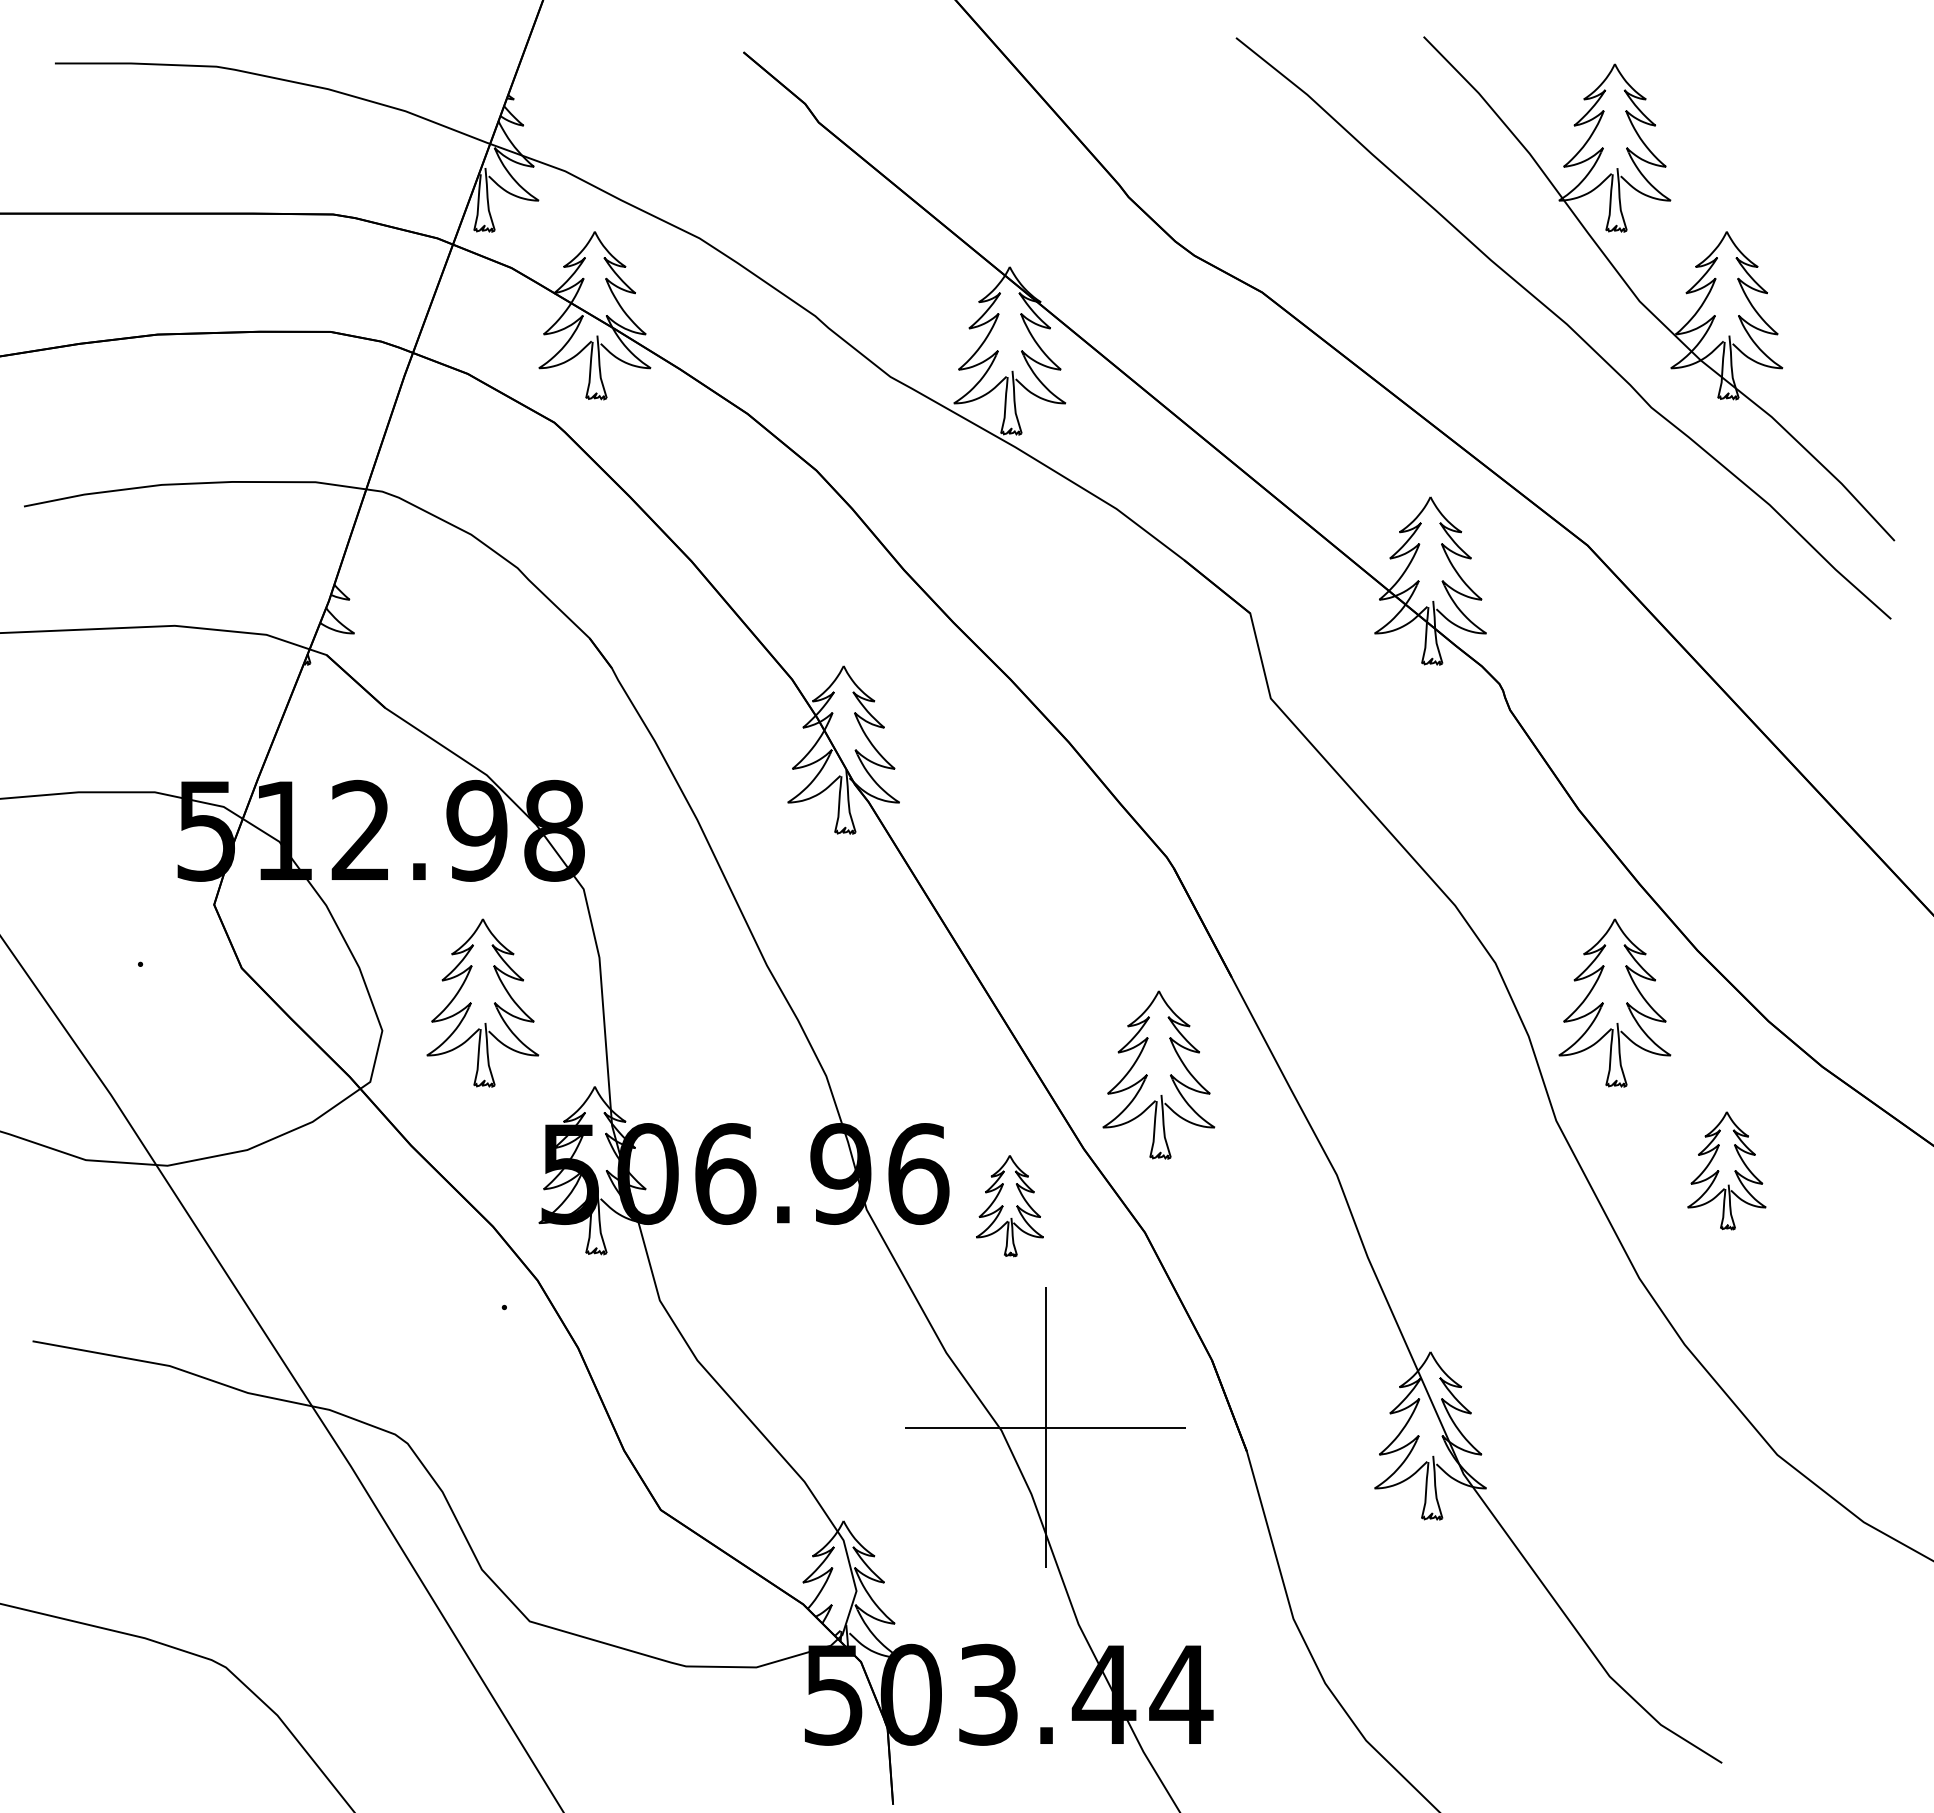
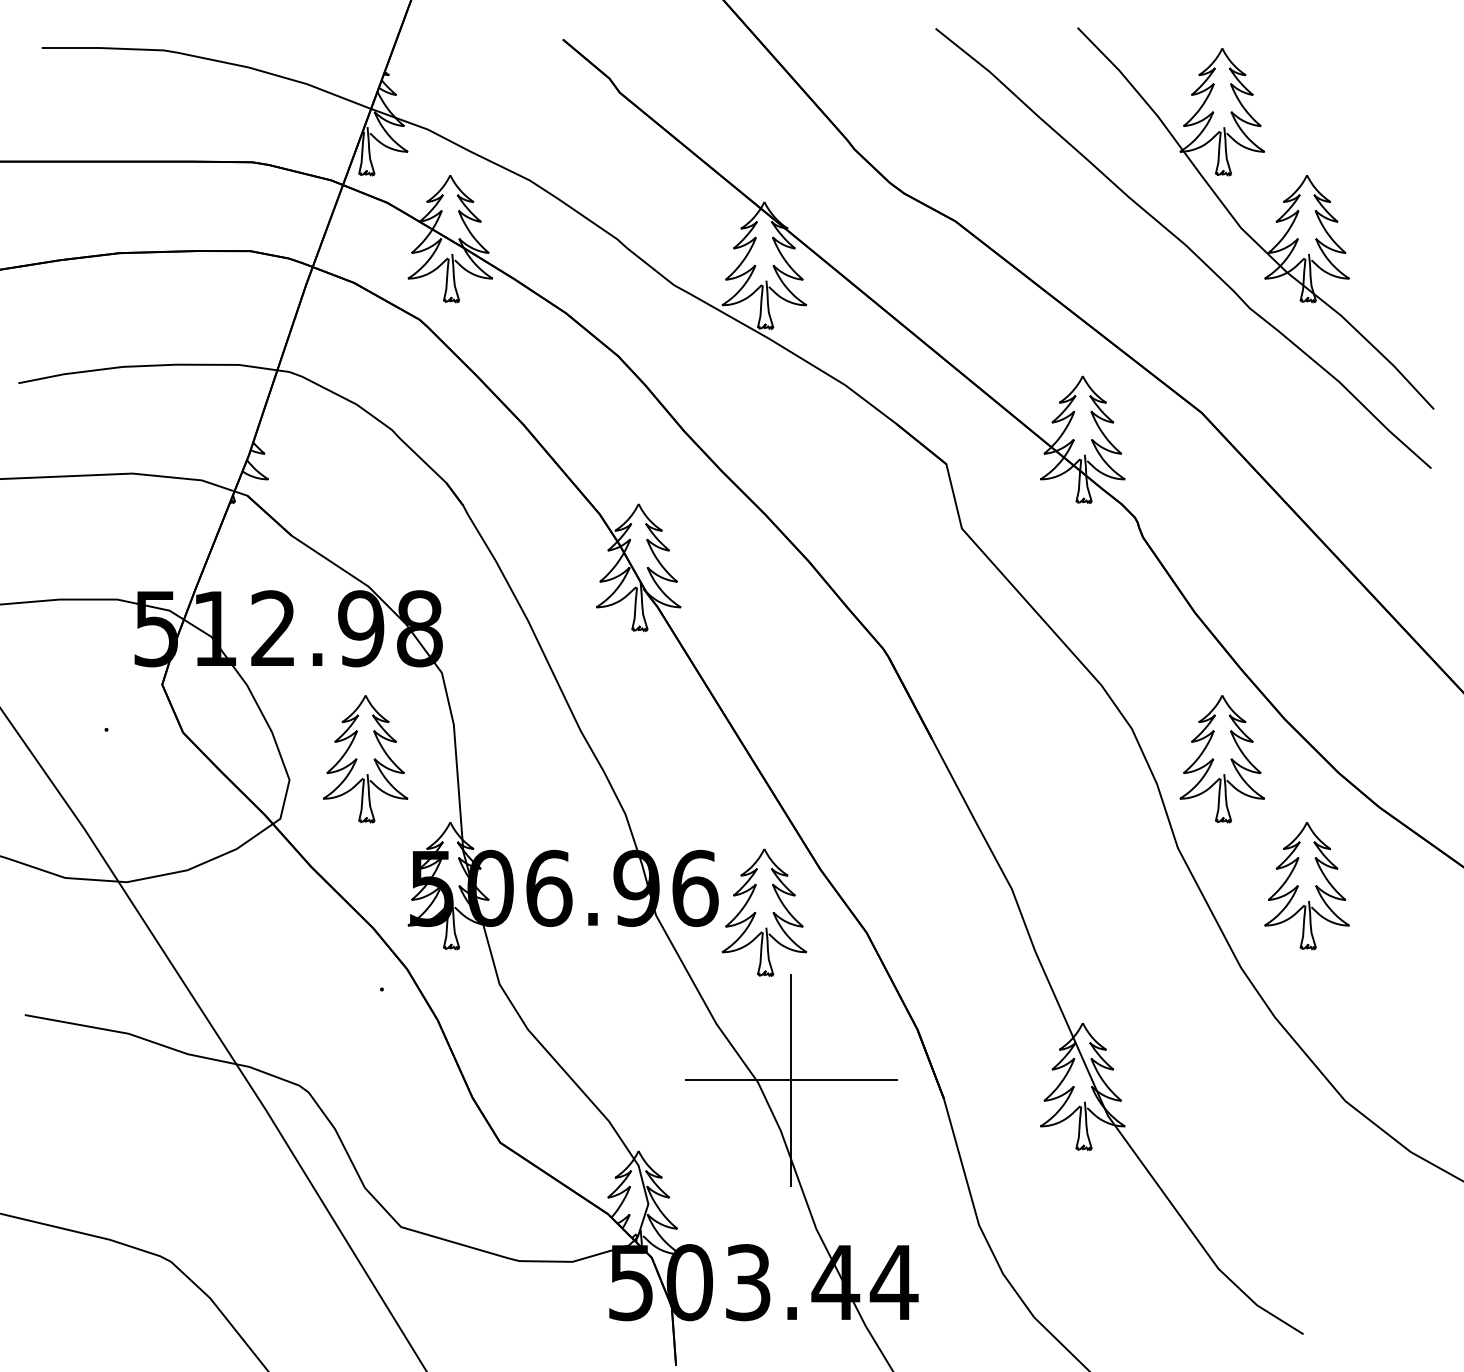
part: (1158, 1074) -> (876, 813), removed
part: (1726, 1170) -> (1306, 885), size x1.43
part: (1009, 1205) -> (764, 912), size x1.67

